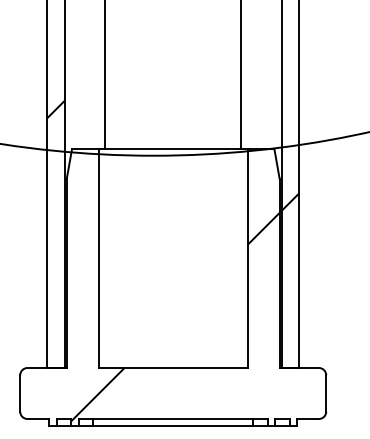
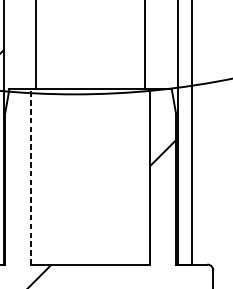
hatch: (290, 201) -> (184, 131), removed
line: (98, 258) -> (30, 176), solid -> dashed

